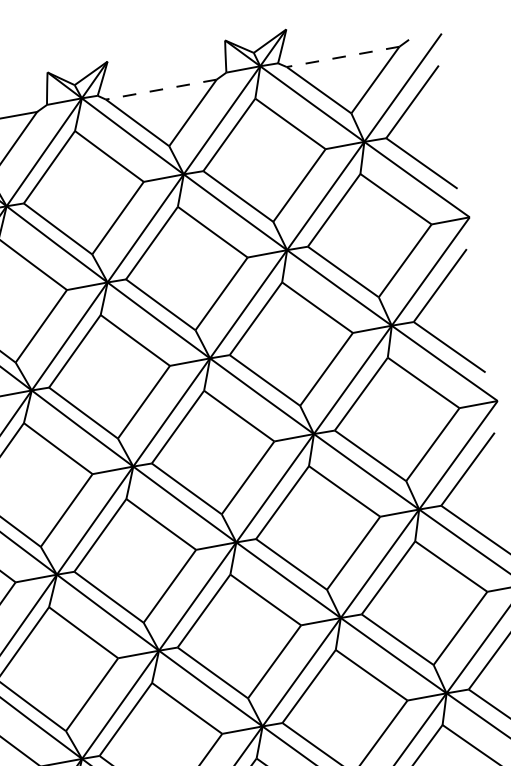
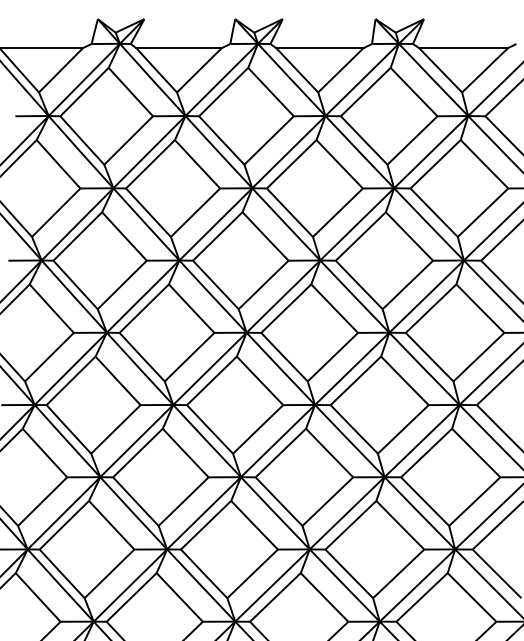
line: (343, 57) -> (463, 48), dashed -> solid
line: (160, 90) -> (319, 48), dashed -> solid

